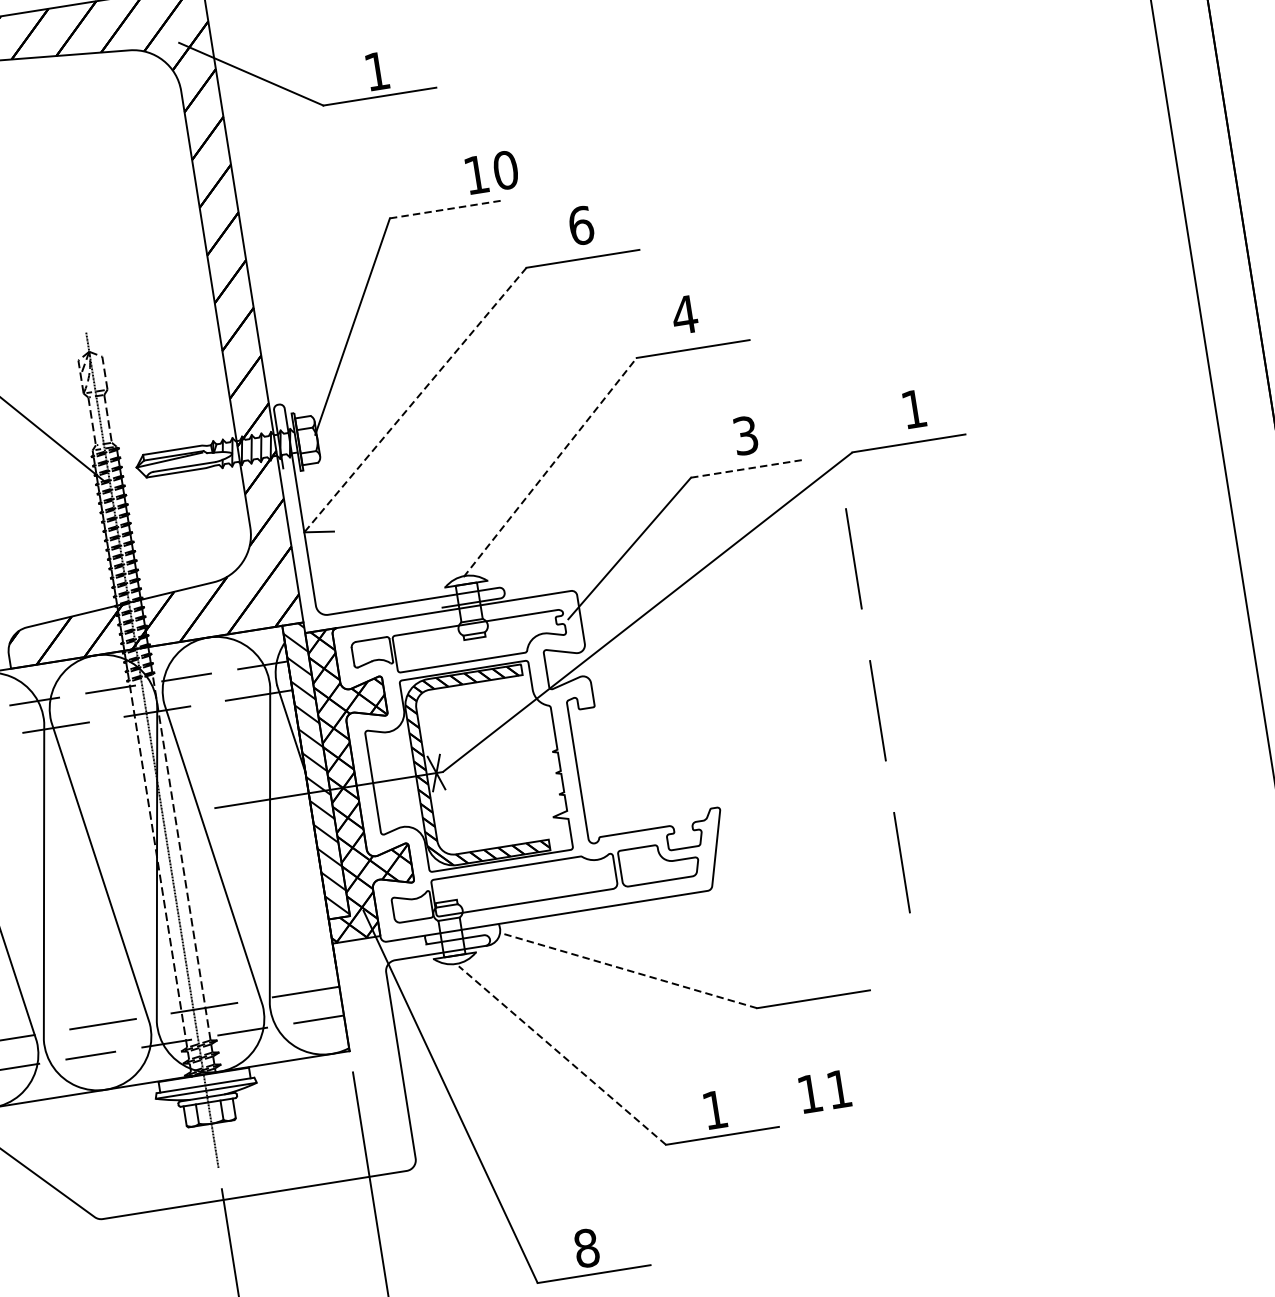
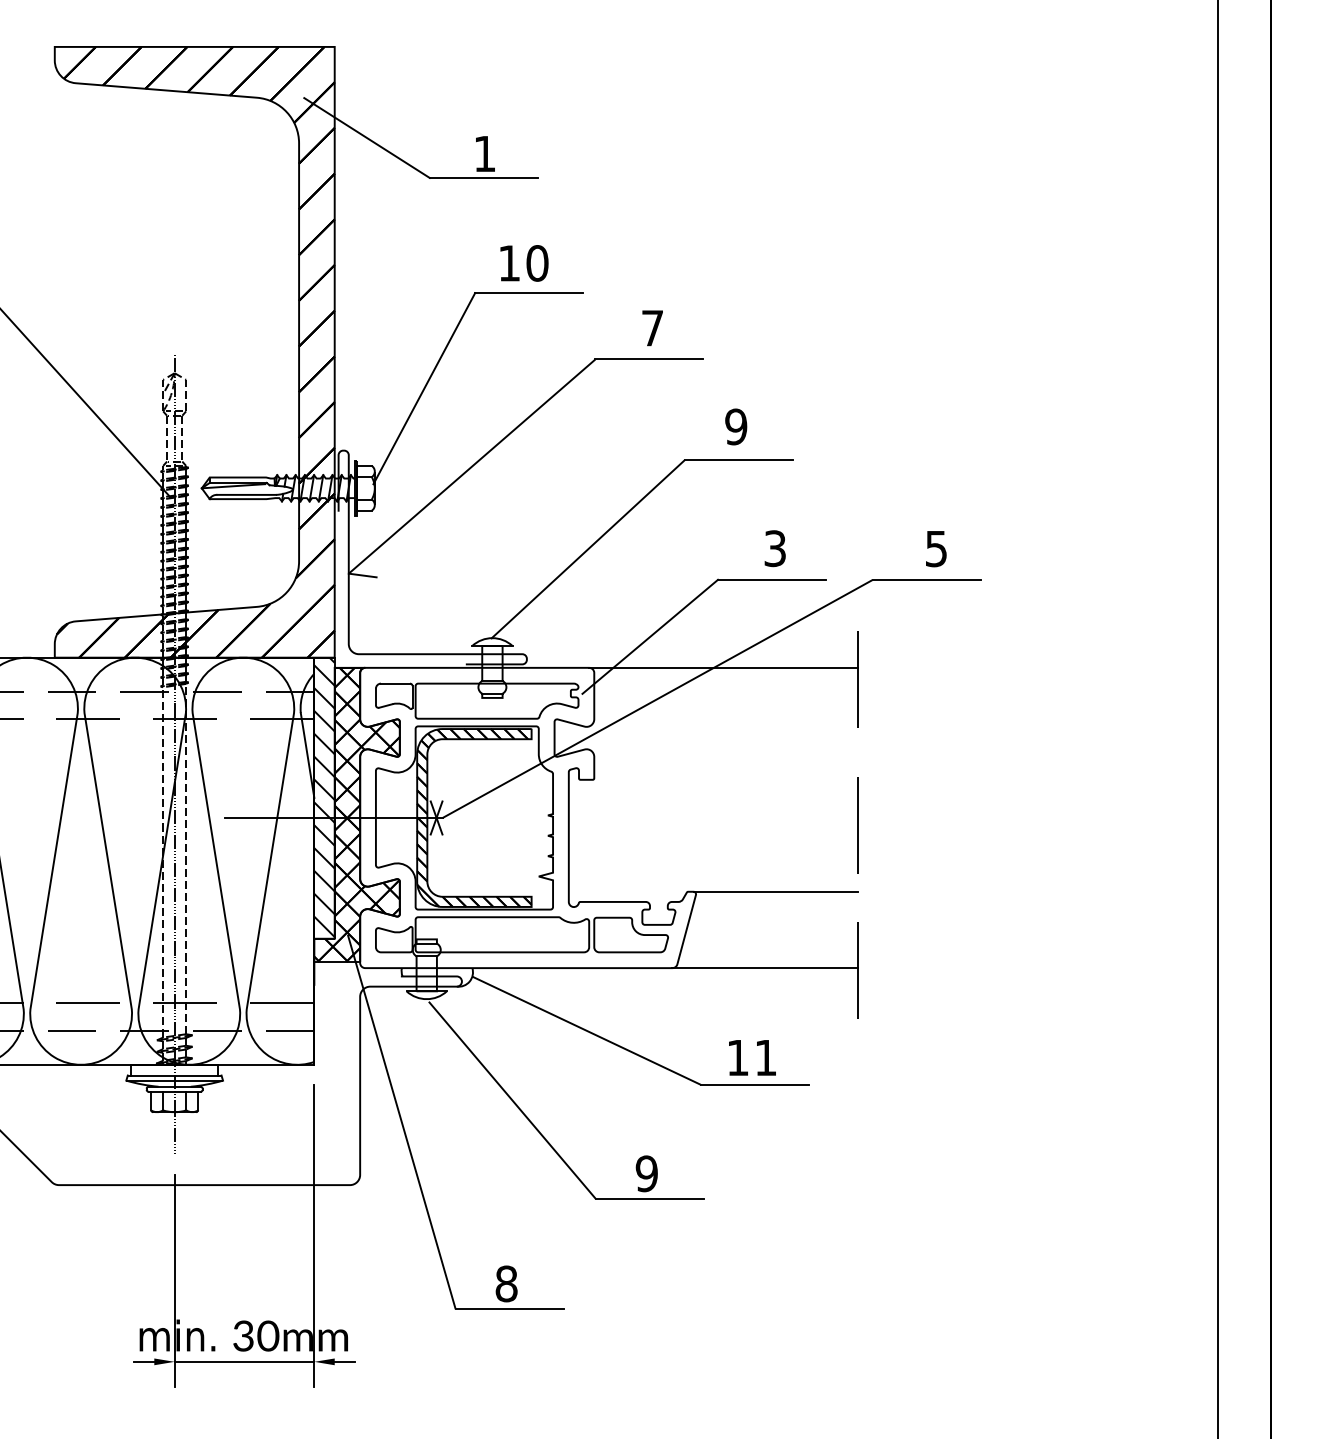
text: (492, 172) -> (524, 263), moved
line: (446, 209) -> (529, 293), dashed -> solid
text: (580, 224) -> (652, 327), 6 -> 7
text: (683, 314) -> (735, 426), 4 -> 9
line: (414, 400) -> (471, 466), dashed -> solid
text: (914, 409) -> (936, 549), 1 -> 5
line: (549, 467) -> (587, 549), dashed -> solid
line: (747, 468) -> (772, 579), dashed -> solid
line: (711, 568) -> (723, 667), added
line: (802, 793) -> (775, 891), added
line: (804, 875) -> (765, 968), added
line: (628, 970) -> (586, 1030), dashed -> solid
line: (562, 1055) -> (512, 1100), dashed -> solid
text: (825, 1091) -> (752, 1057), moved
text: (714, 1109) -> (646, 1173), 1 -> 9

